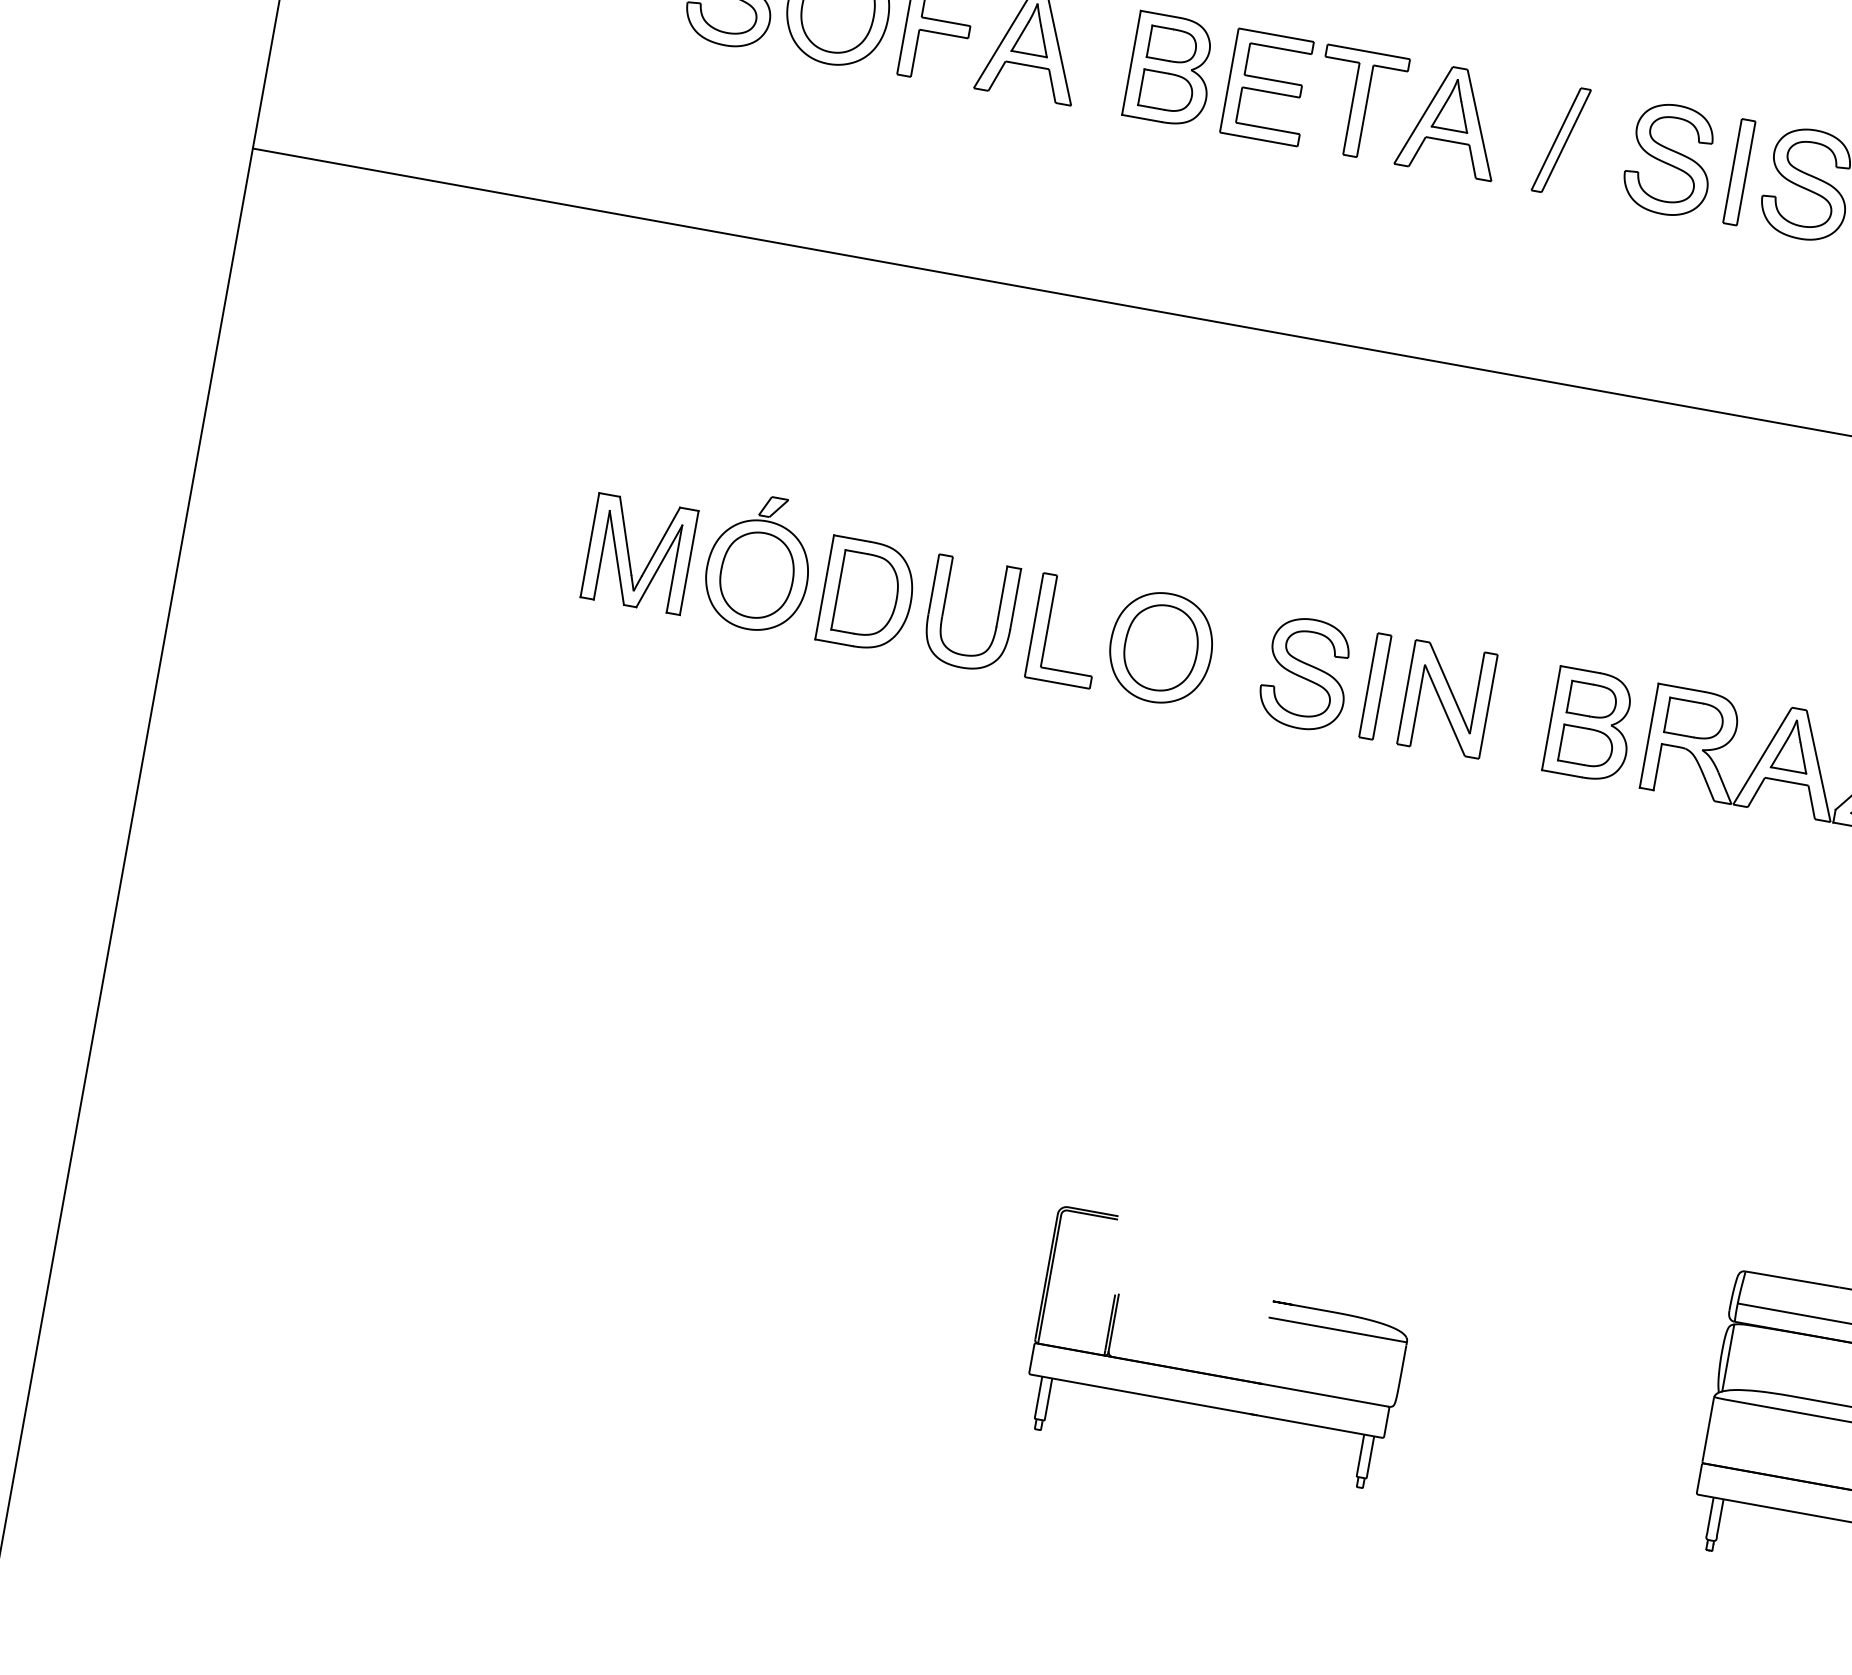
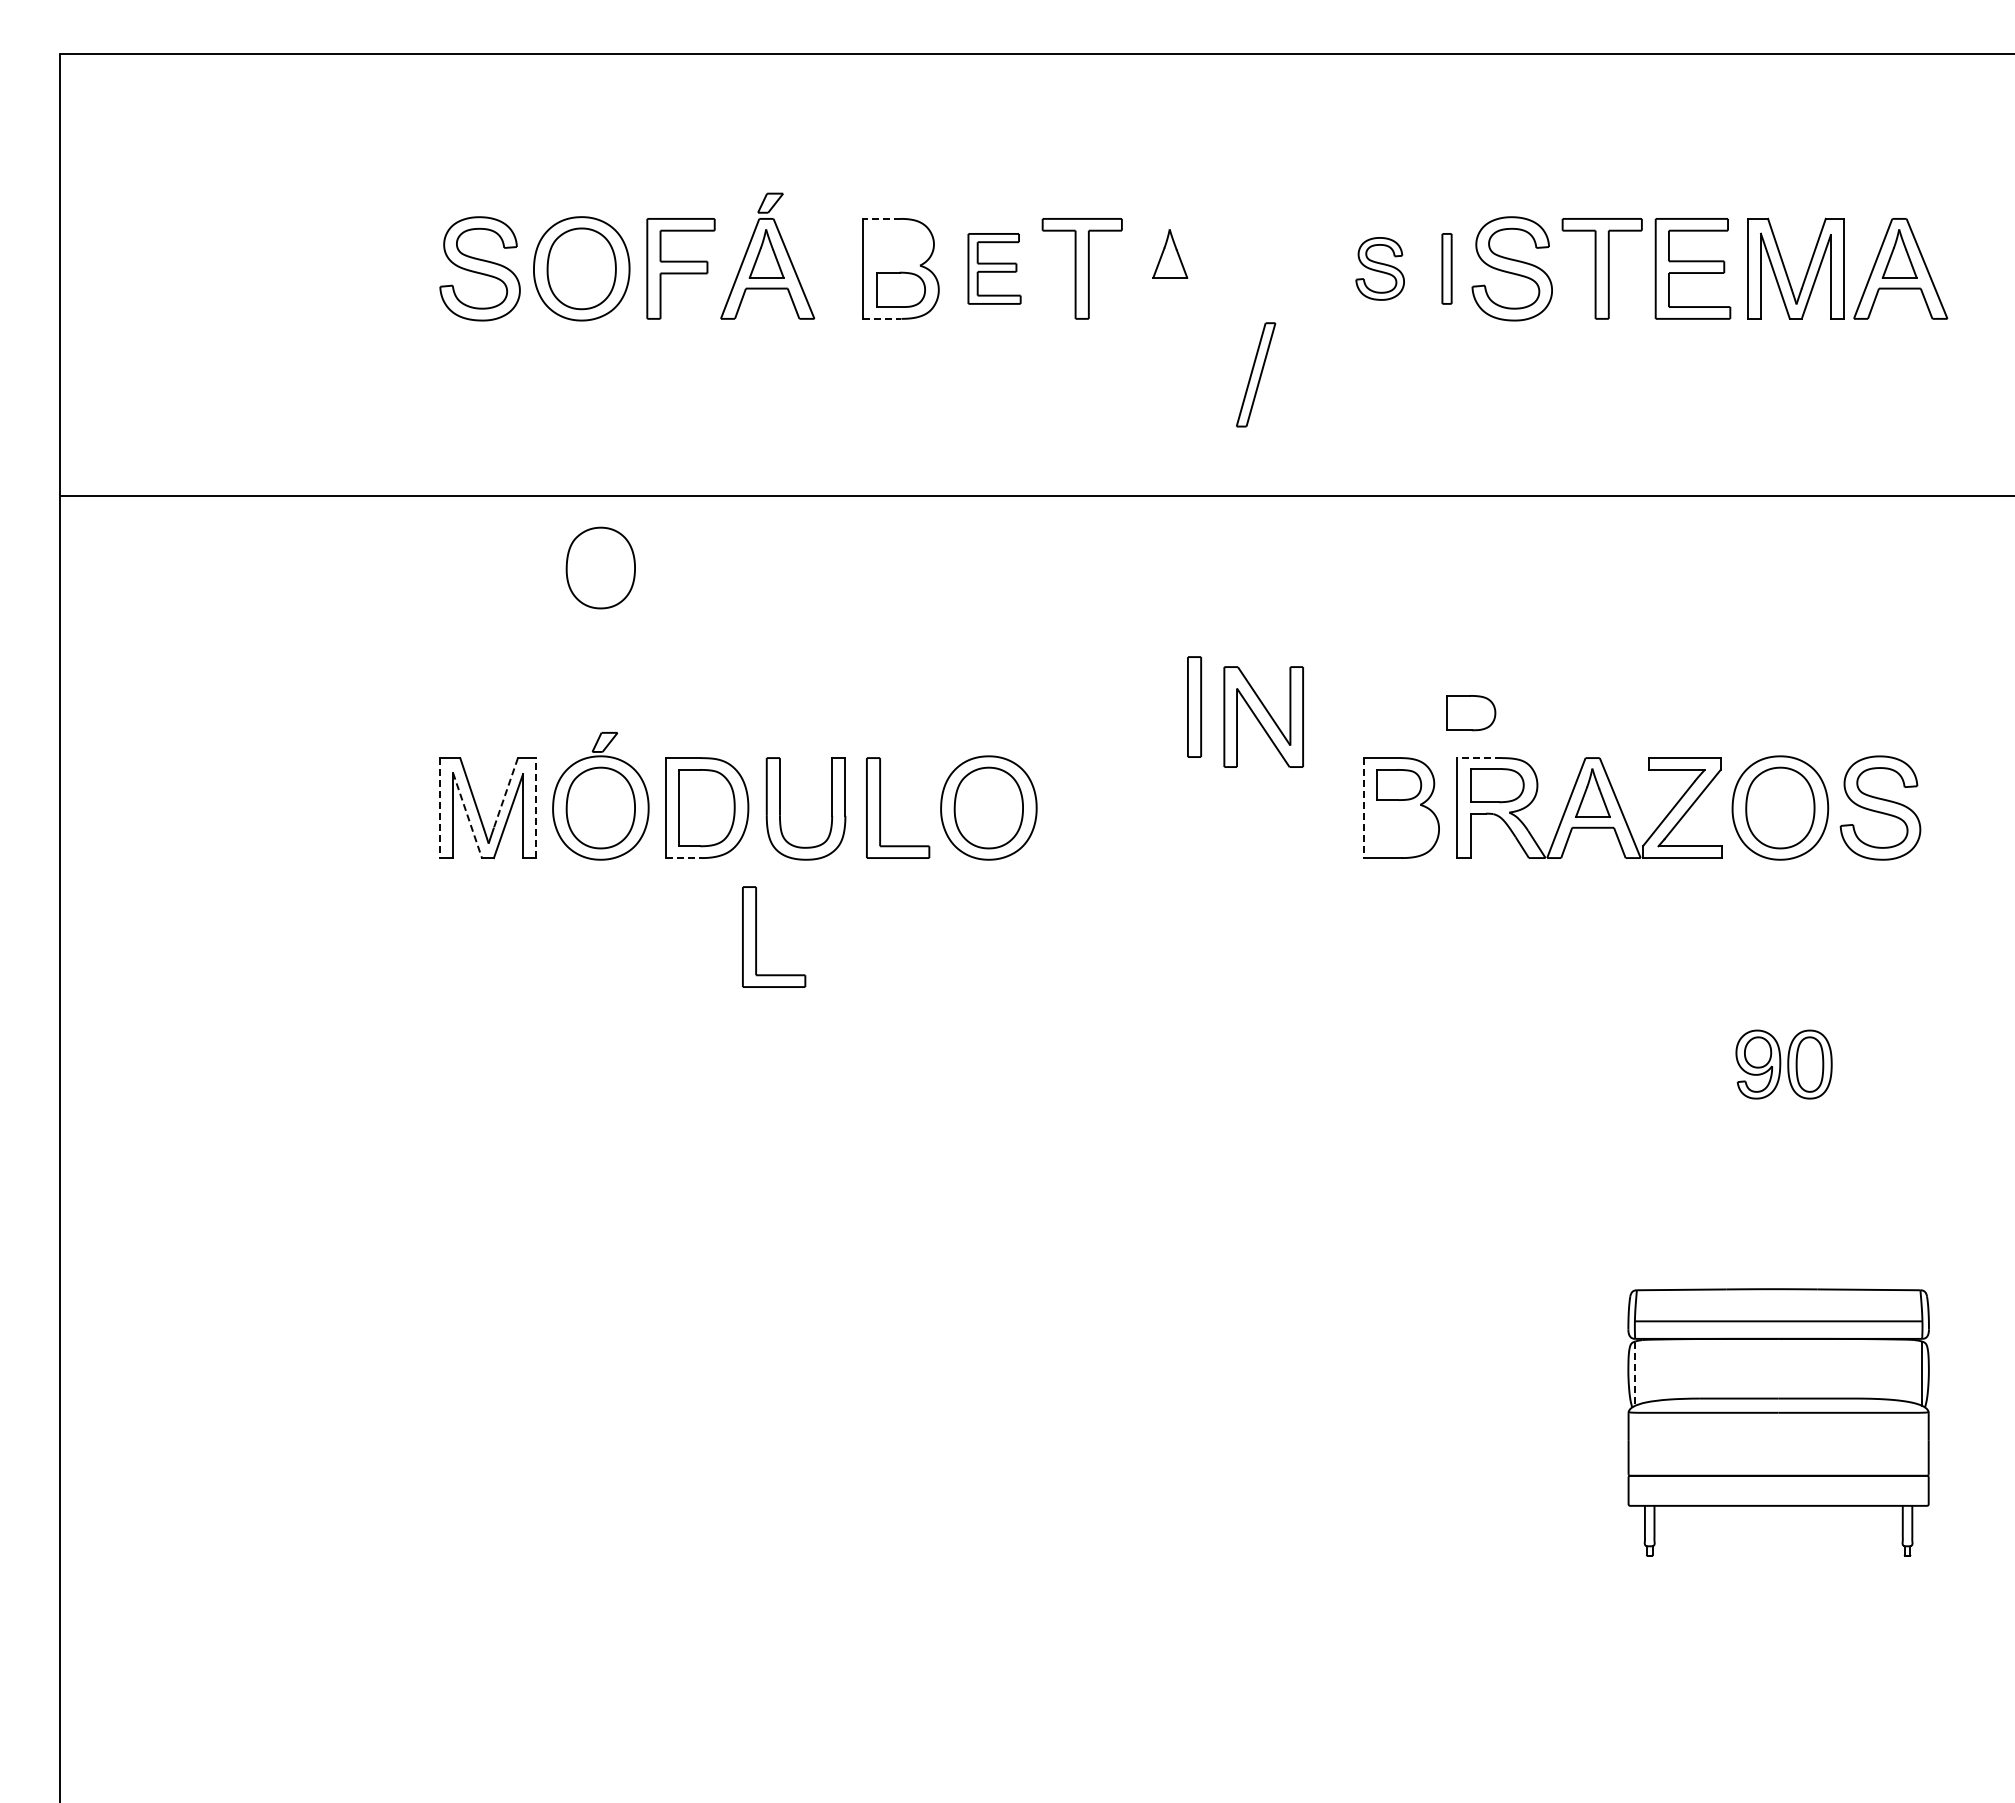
line: (1160, 14) -> (882, 218), solid -> dashed
part: (1172, 45) -> (898, 245), removed
part: (1268, 87) -> (994, 268), size x0.7
line: (1142, 118) -> (882, 318), solid -> dashed
part: (1451, 120) -> (1170, 268), removed
part: (1561, 139) -> (1256, 374), moved
part: (1669, 159) -> (1379, 268), size x0.6
part: (1738, 171) -> (1446, 268), size x0.7
part: (801, 324) -> (600, 567), added
line: (660, 541) -> (505, 792), solid -> dashed
line: (590, 545) -> (440, 808), solid -> dashed
line: (616, 557) -> (467, 815), solid -> dashed
line: (688, 563) -> (535, 808), solid -> dashed
line: (834, 643) -> (684, 858), solid -> dashed
part: (1305, 673) -> (1127, 807), removed
part: (1375, 685) -> (1194, 706), moved
line: (1681, 688) -> (1479, 758), solid -> dashed
part: (1447, 698) -> (1263, 716), moved
line: (1551, 718) -> (1363, 808), solid -> dashed
part: (895, 738) -> (756, 936), added
part: (1586, 747) -> (1471, 713), moved
line: (1728, 1358) -> (1635, 1374), solid -> dashed
part: (1215, 1374) -> (1160, 1474), removed

